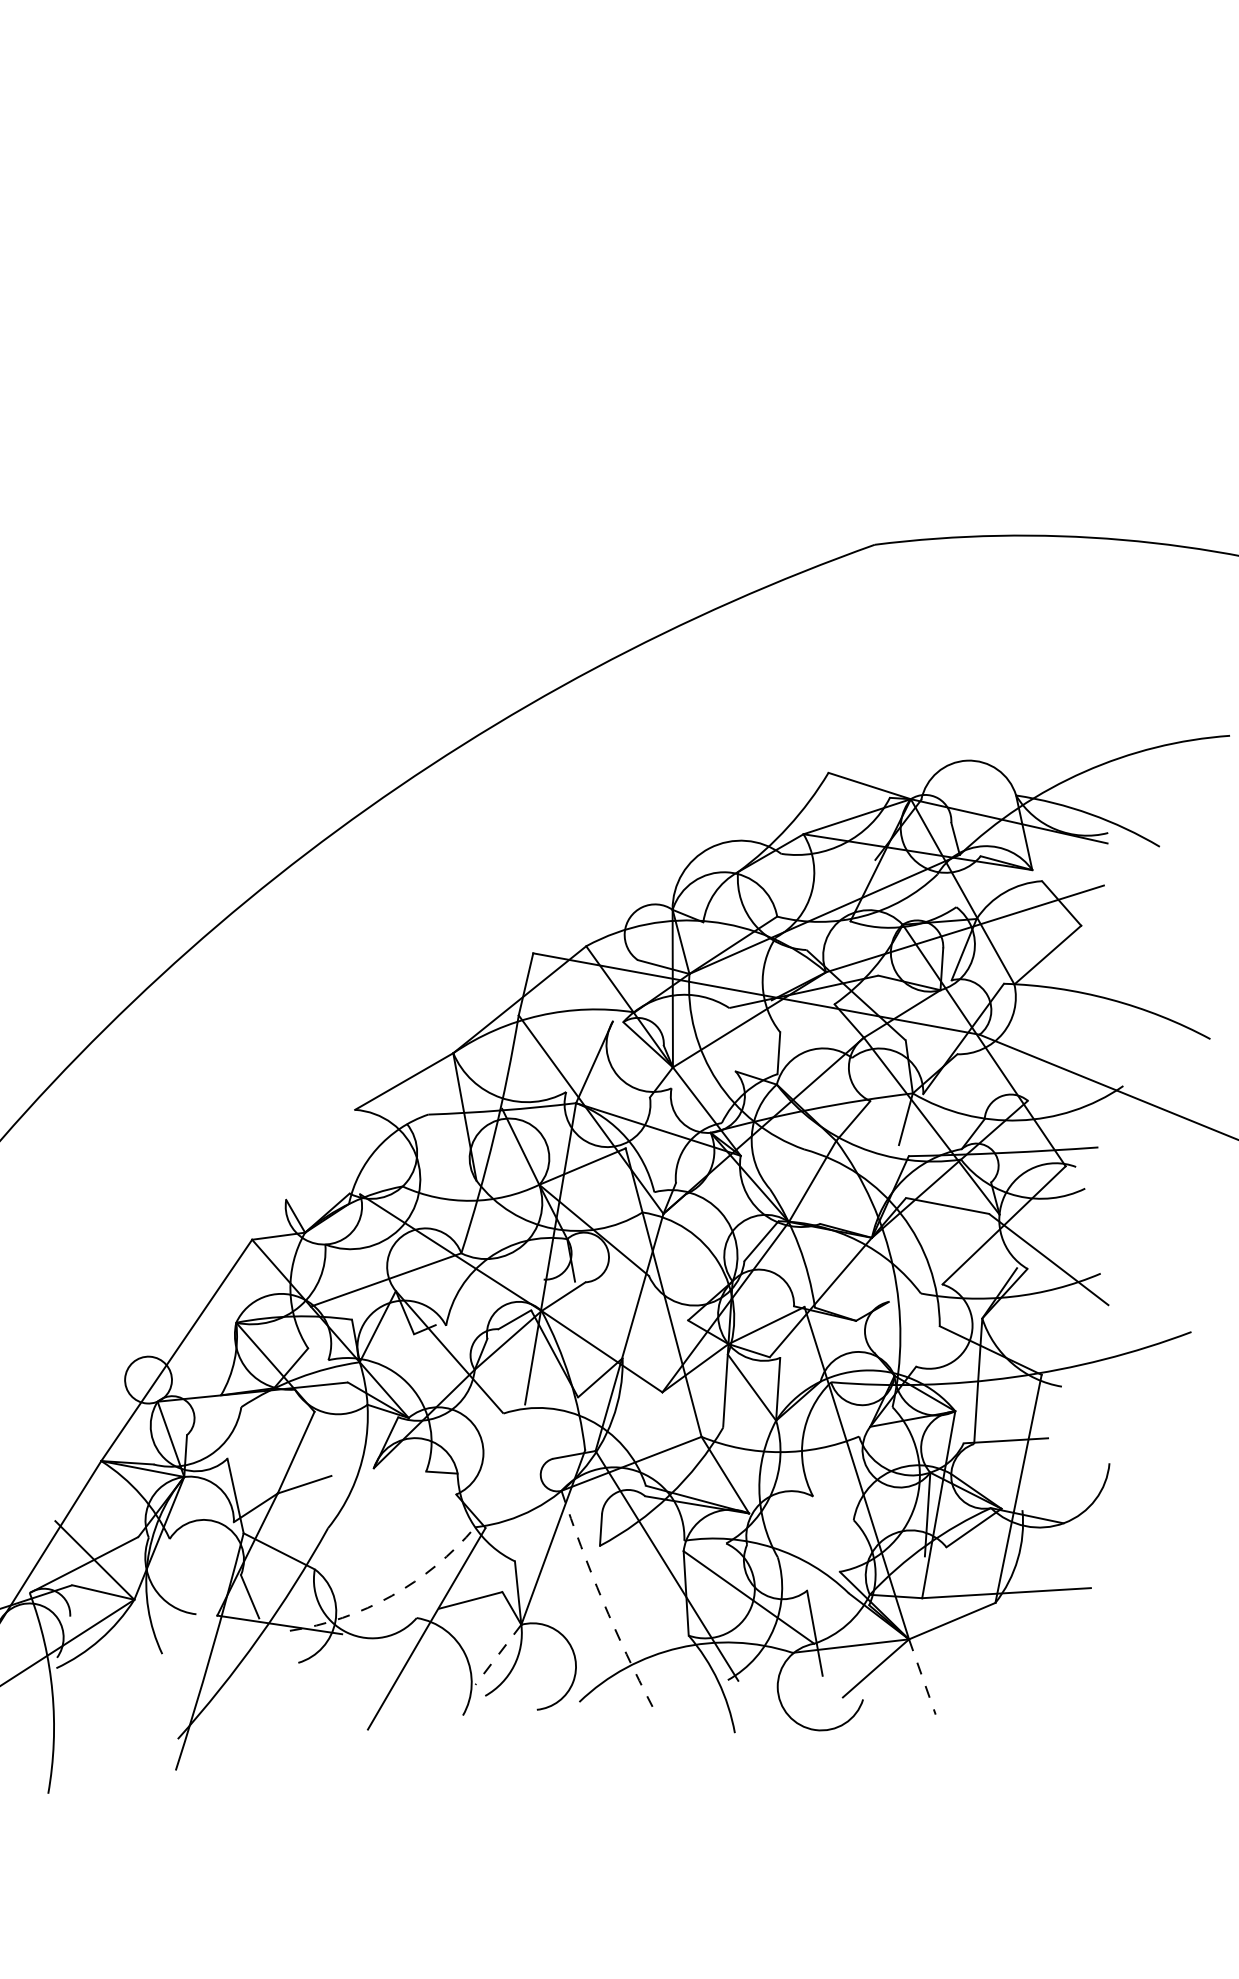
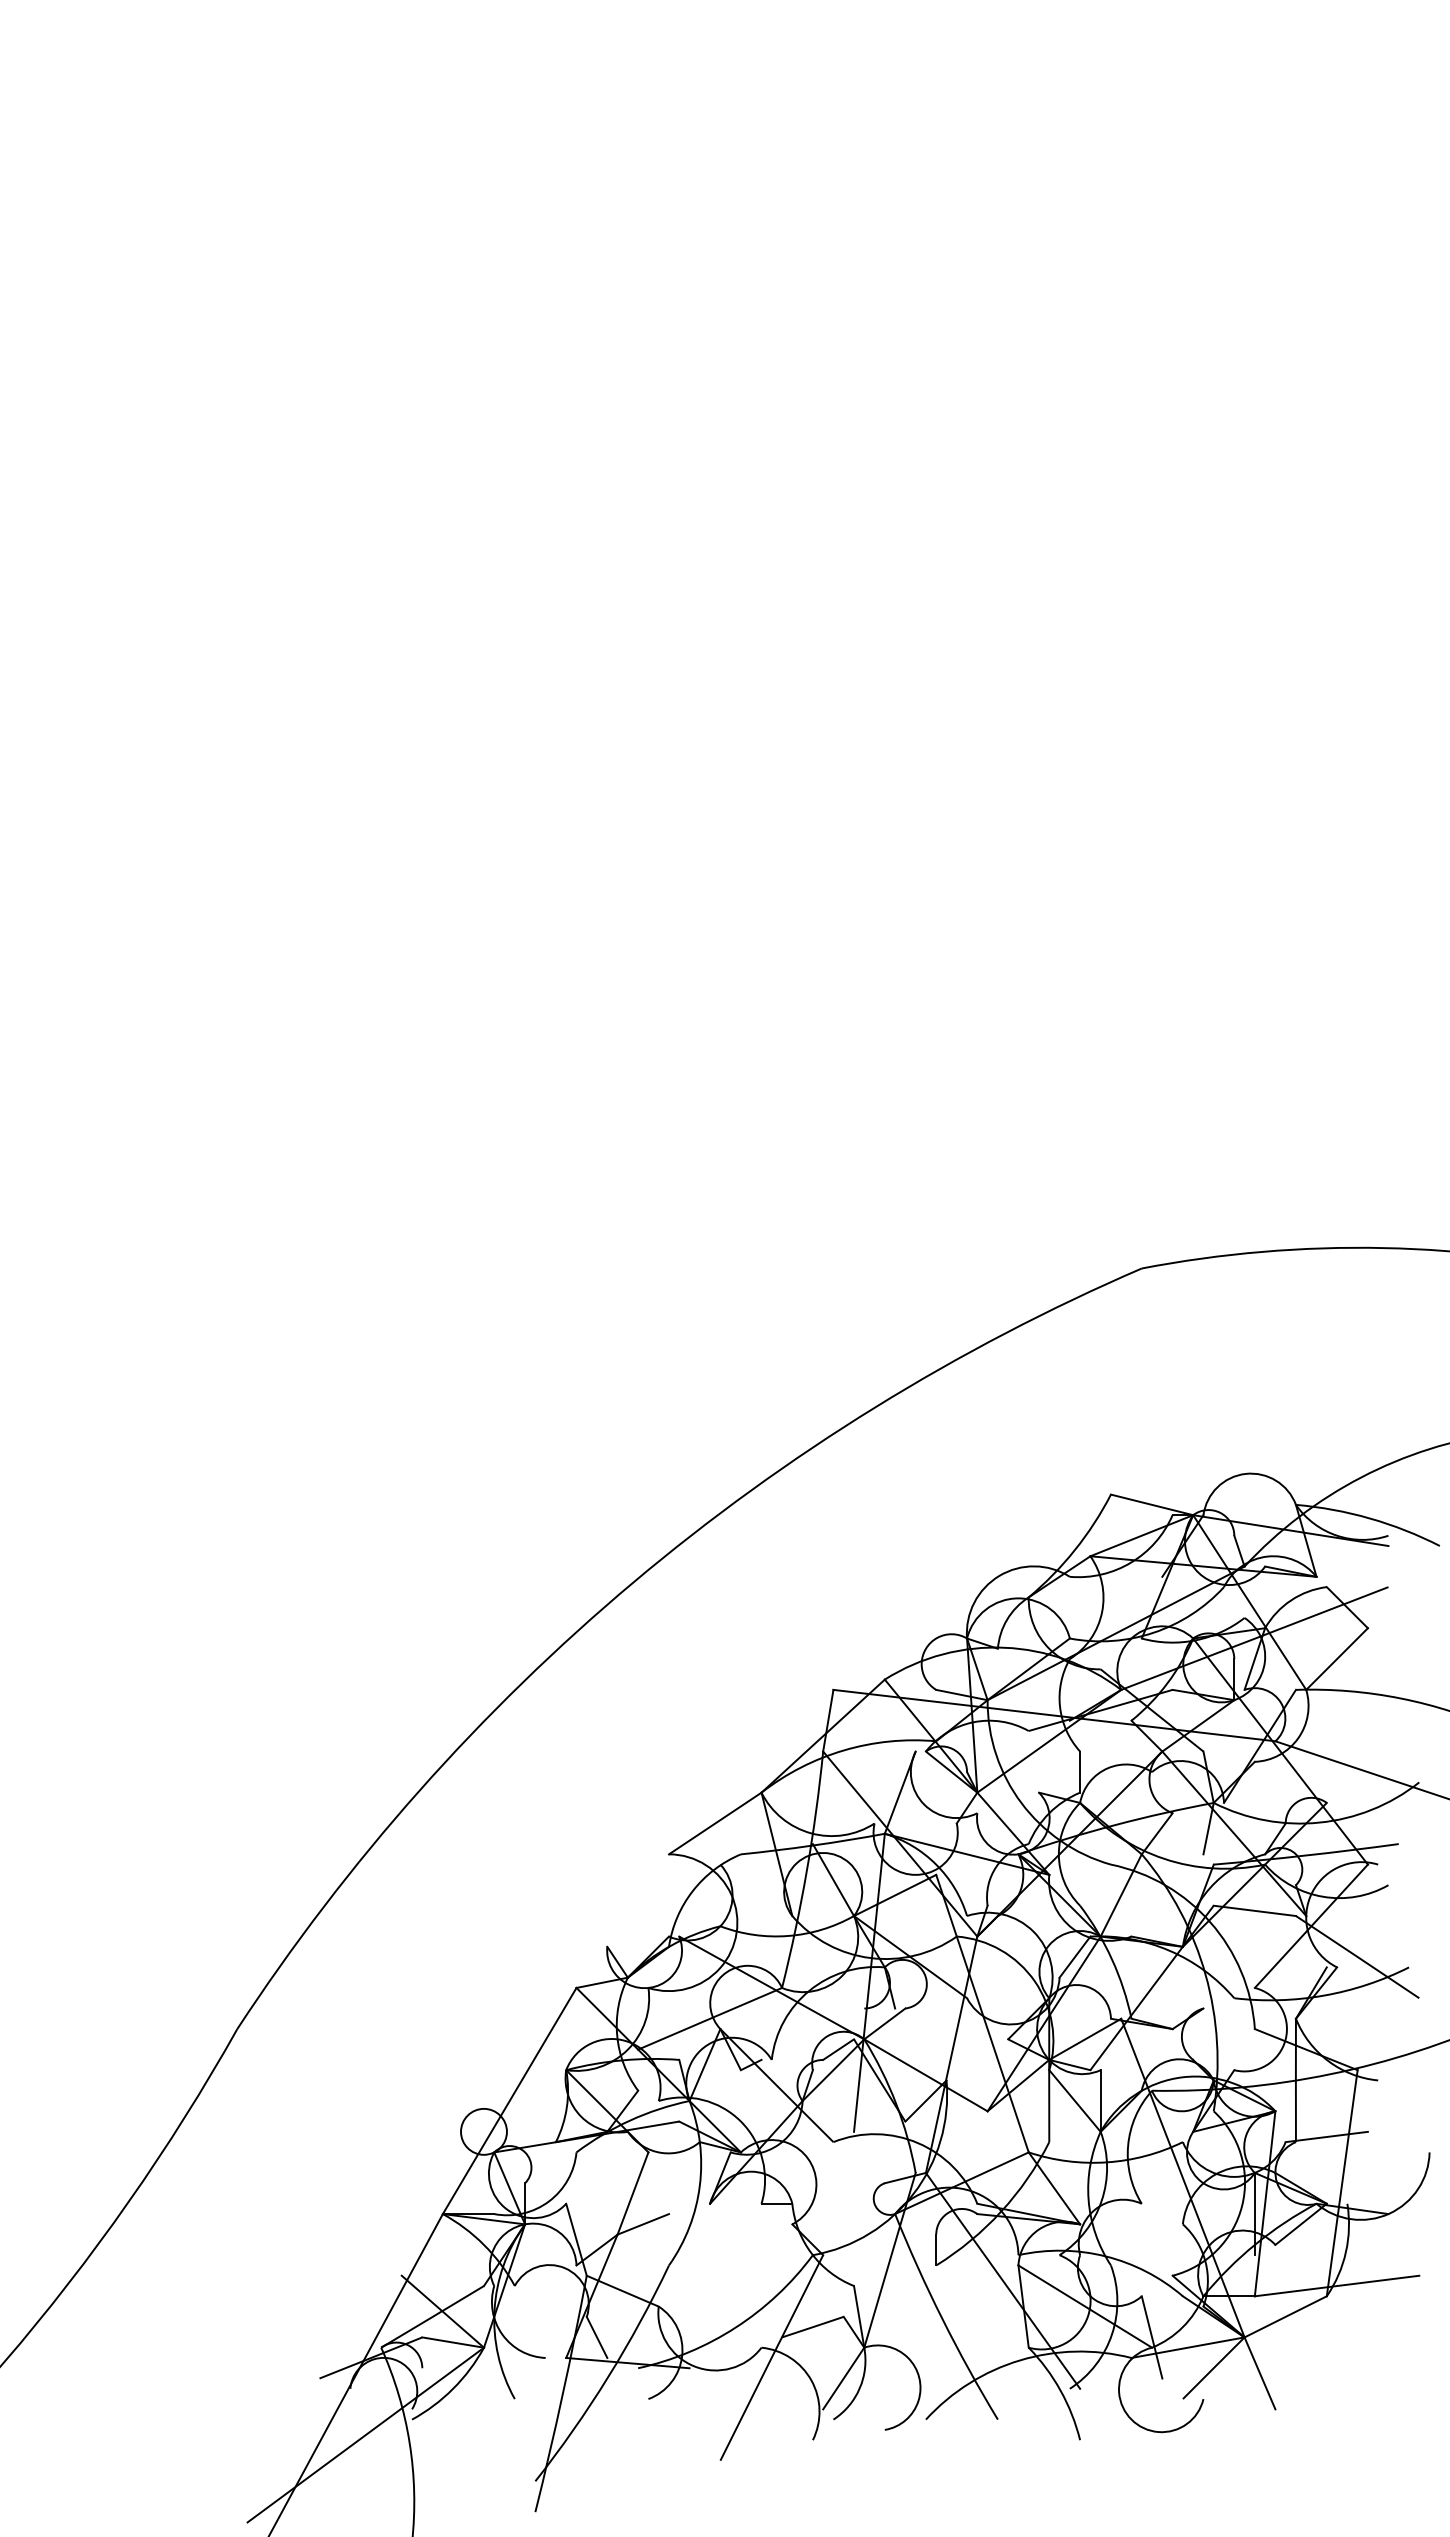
arc: (391, 1595) -> (735, 2327), dashed -> solid
arc: (602, 1600) -> (942, 2318), dashed -> solid
line: (498, 1654) -> (843, 2378), dashed -> solid
line: (922, 1677) -> (1260, 2373), dashed -> solid

